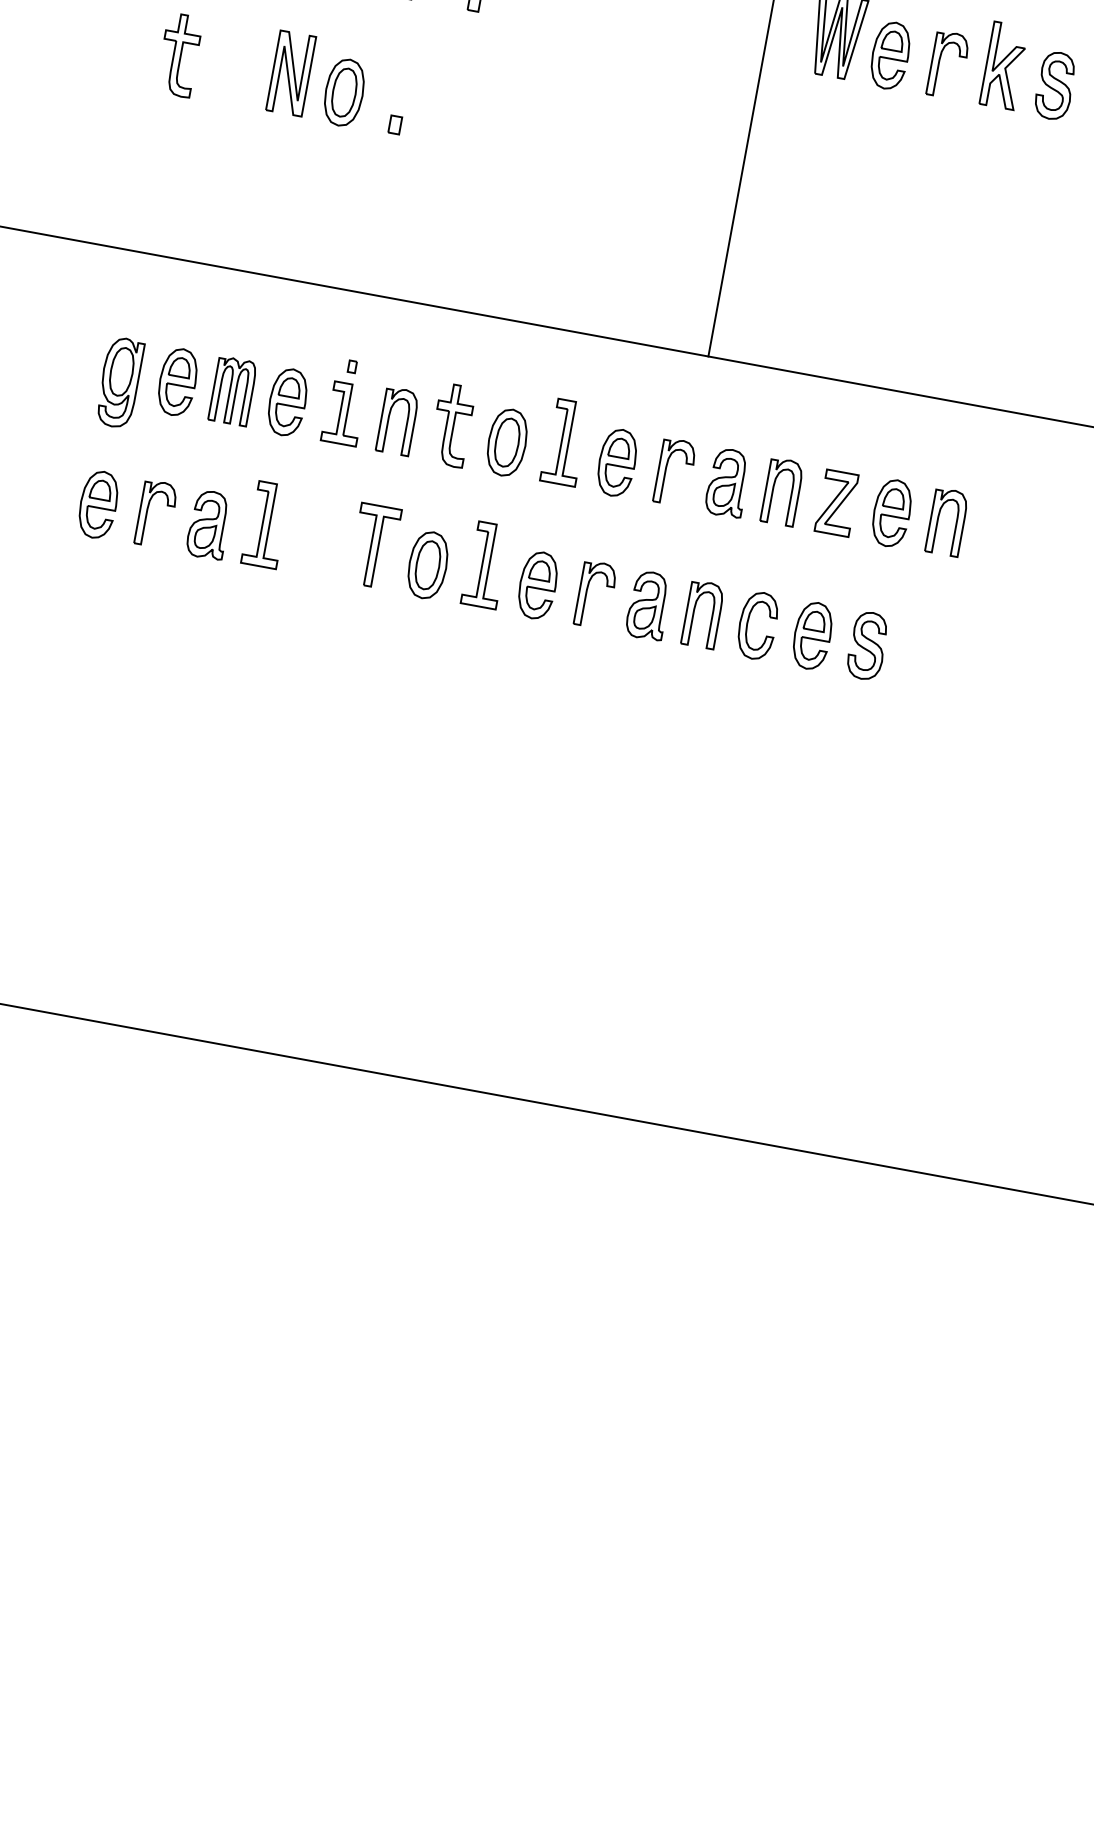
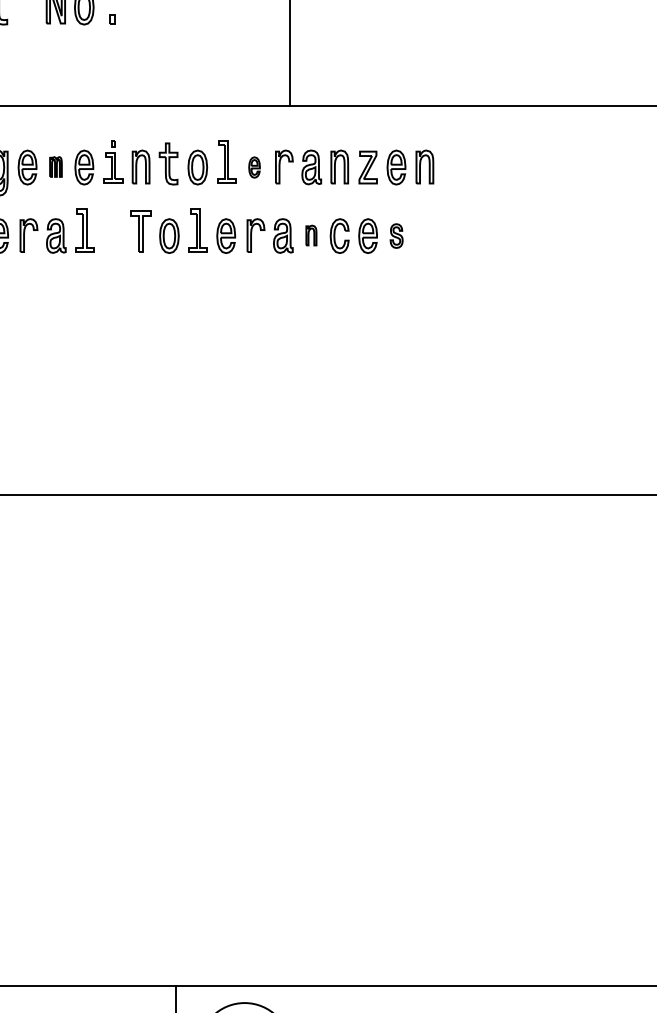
part: (232, 390) -> (55, 166), size x0.6
part: (617, 462) -> (254, 167), size x0.6
part: (703, 614) -> (311, 235), size x0.6
part: (867, 644) -> (396, 235), size x0.7

